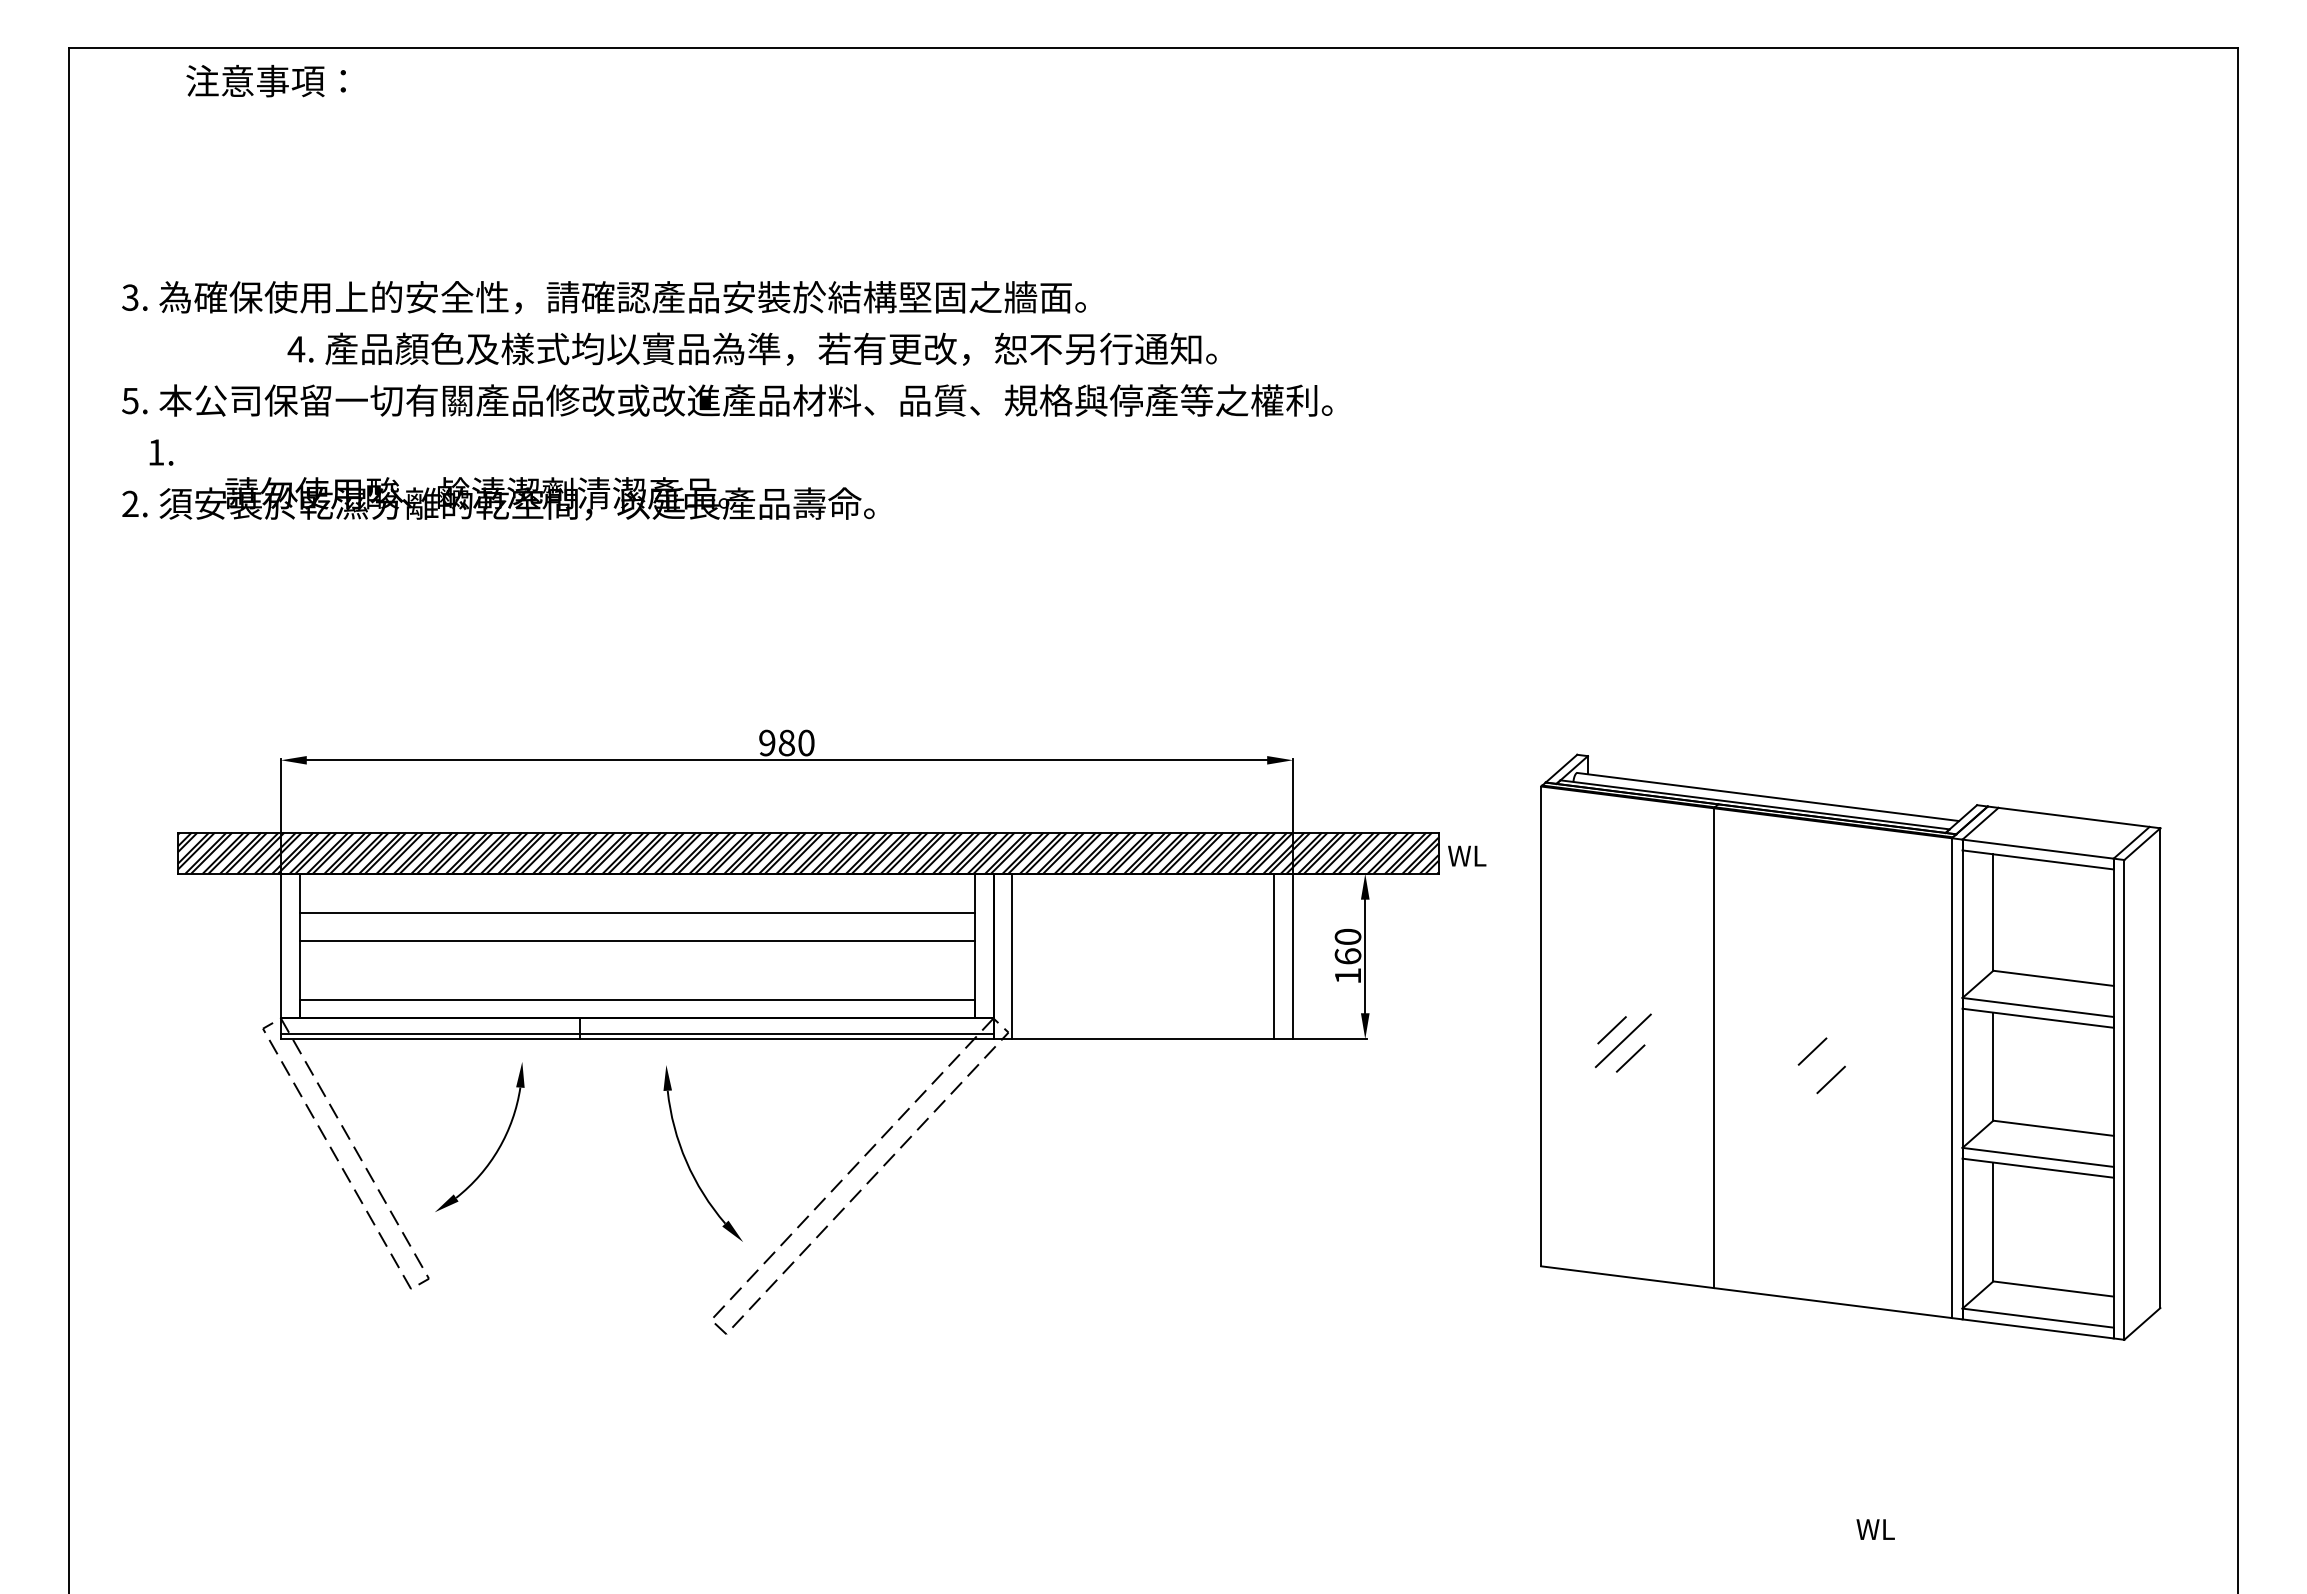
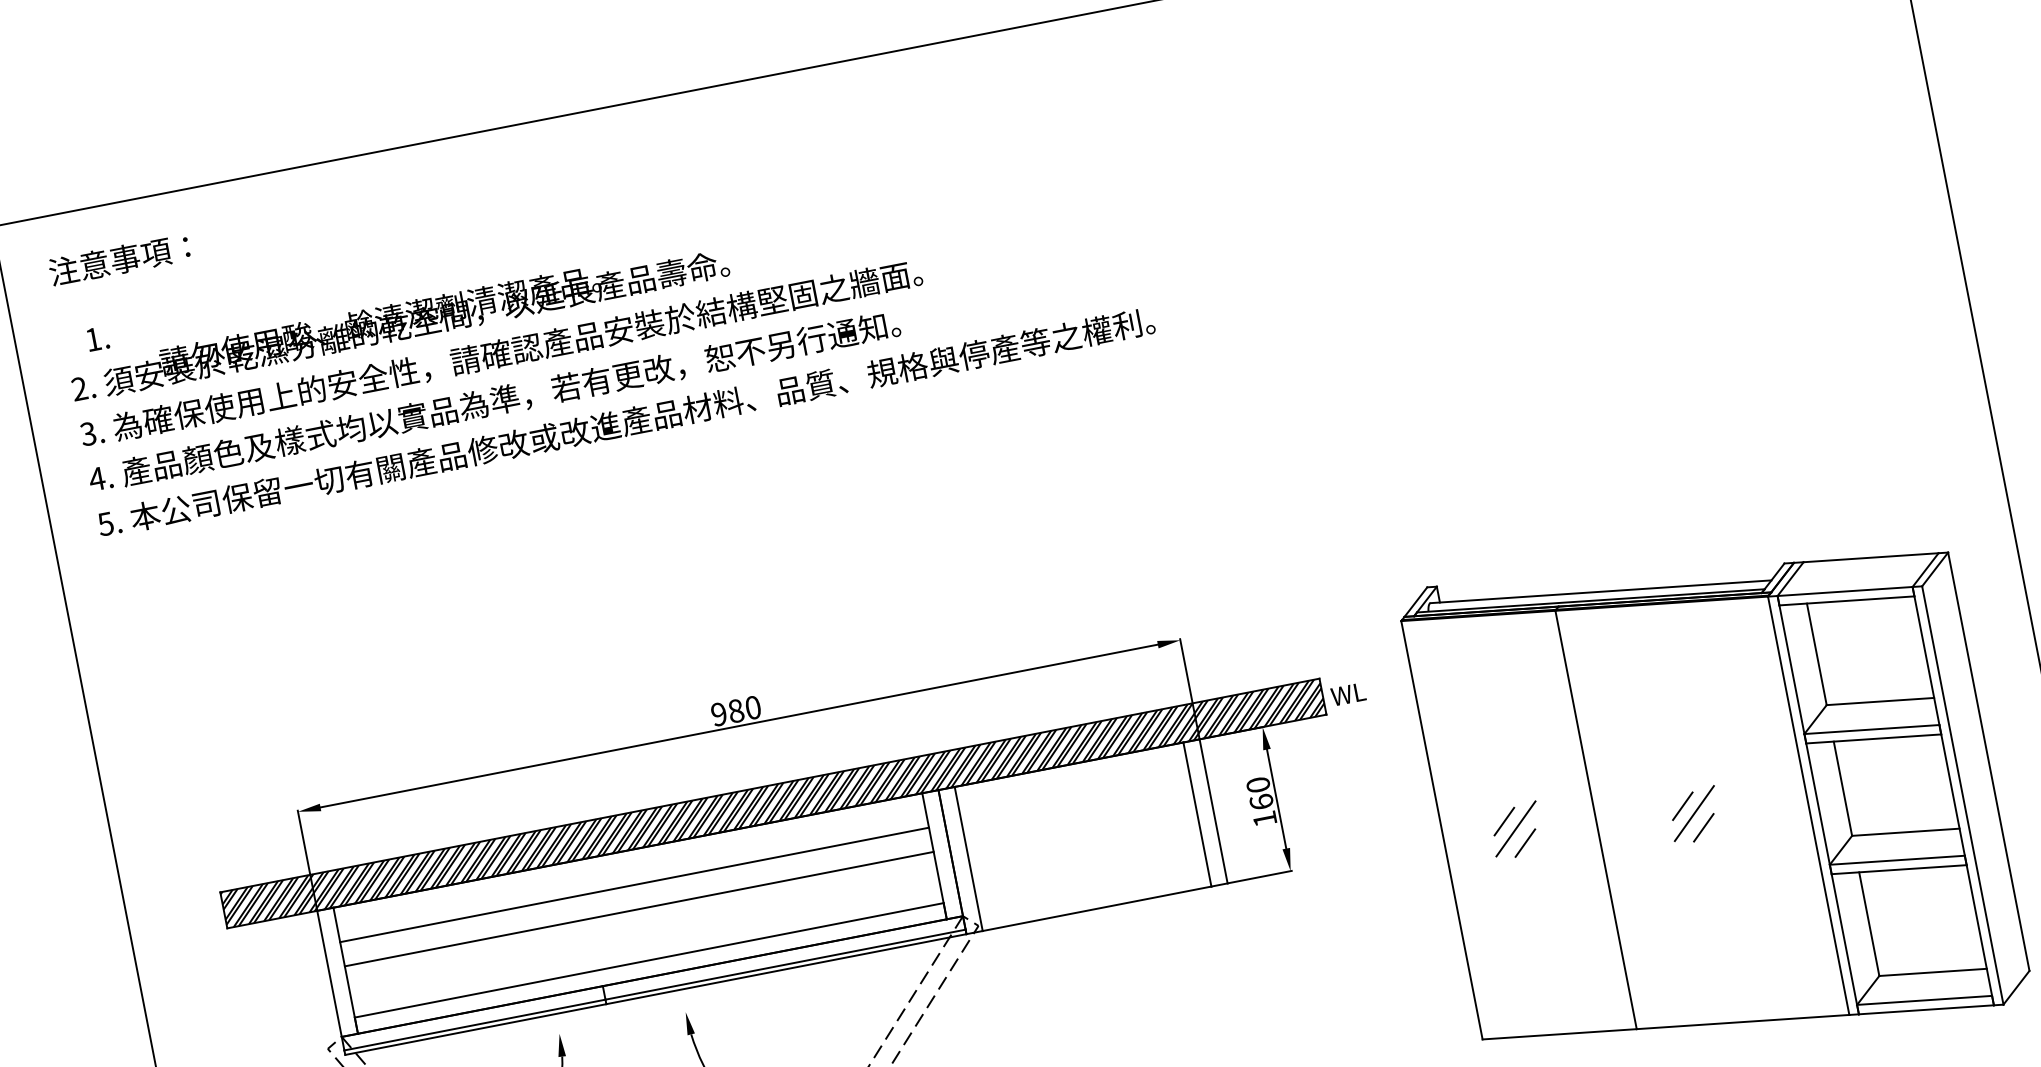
text: (265, 81) -> (118, 260), moved
text: (751, 348) -> (493, 401), moved
text: (498, 479) -> (396, 305), moved
line: (1823, 1062) -> (1694, 813), added

